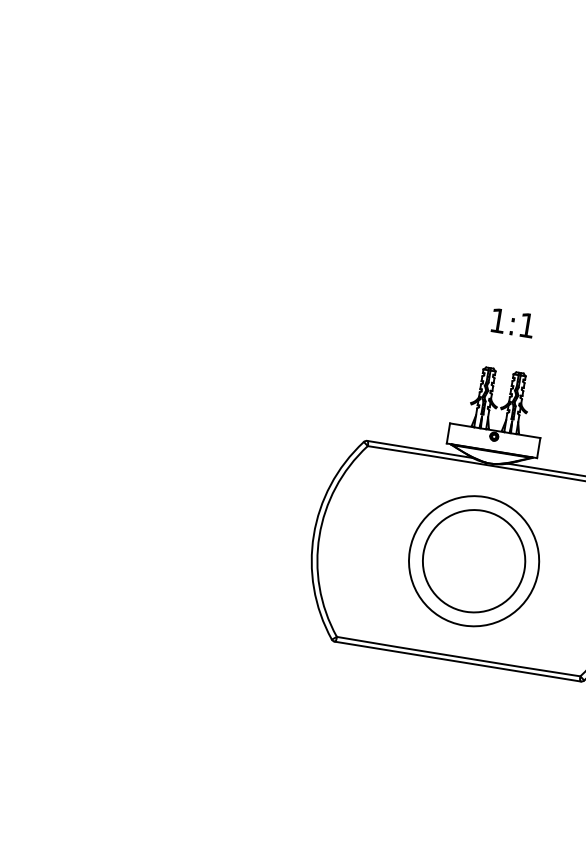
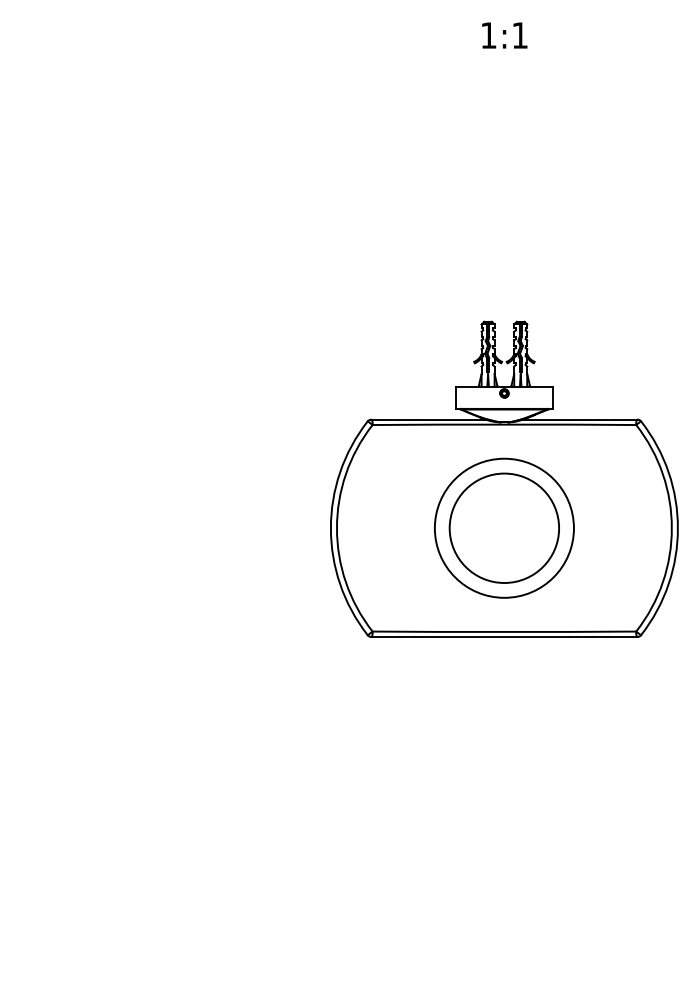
text: (512, 323) -> (504, 35), moved

